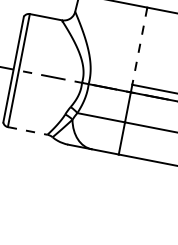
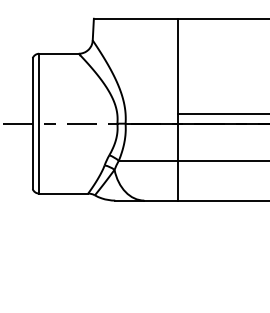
line: (139, 46) -> (177, 66), dashed -> solid
line: (28, 130) -> (64, 193), dashed -> solid

